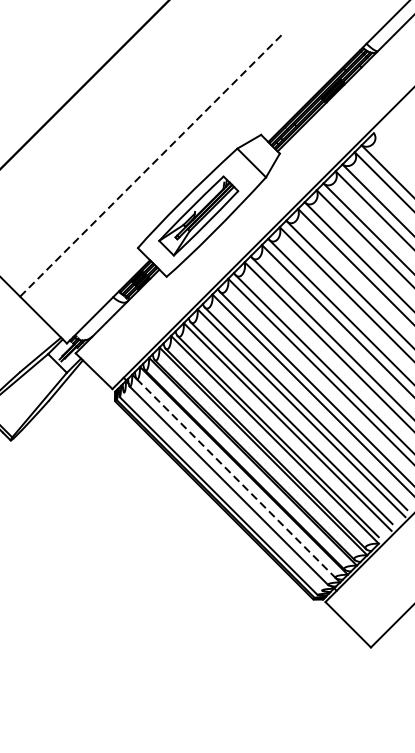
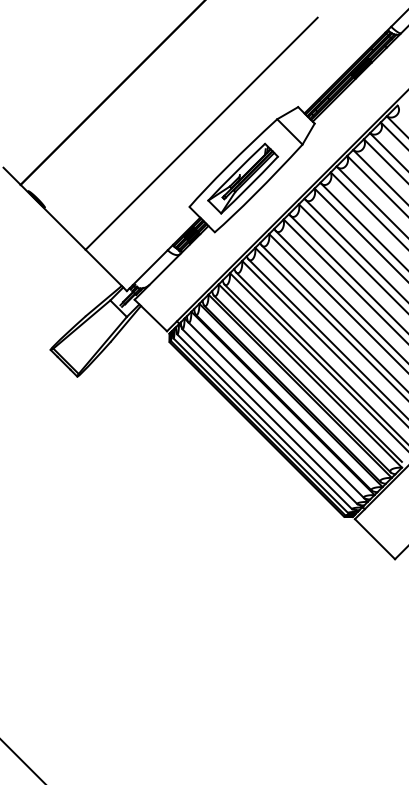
line: (152, 164) -> (202, 133), dashed -> solid
line: (236, 478) -> (276, 410), dashed -> solid
line: (222, 491) -> (264, 421), added

